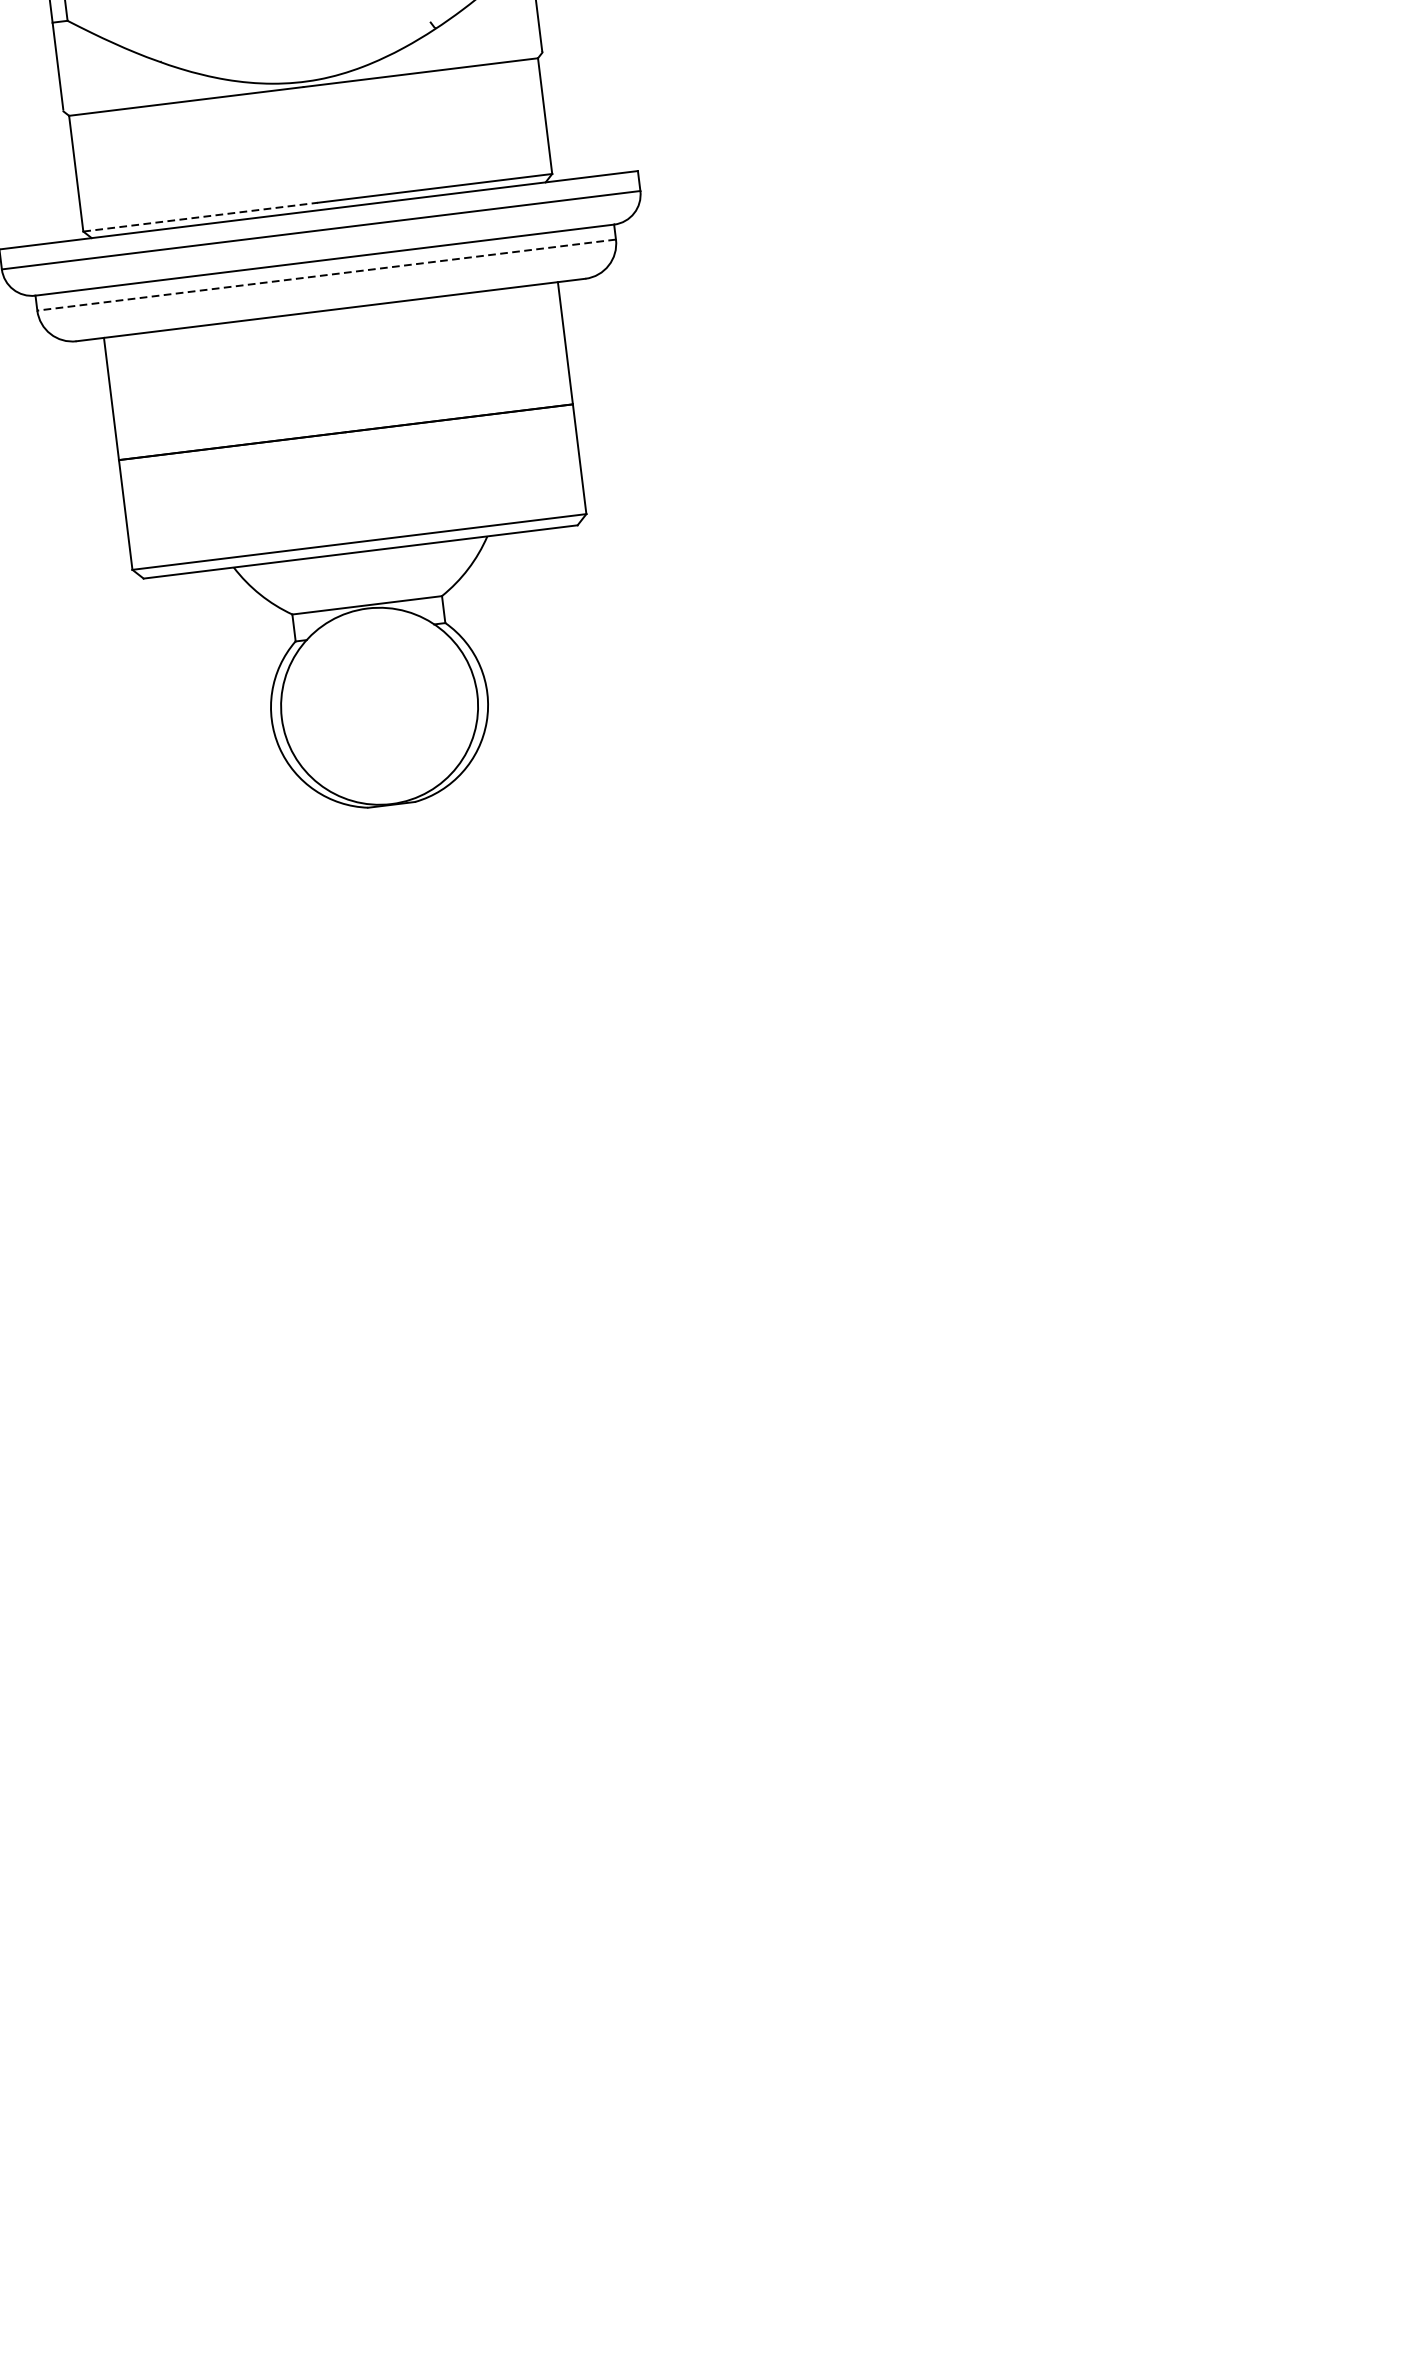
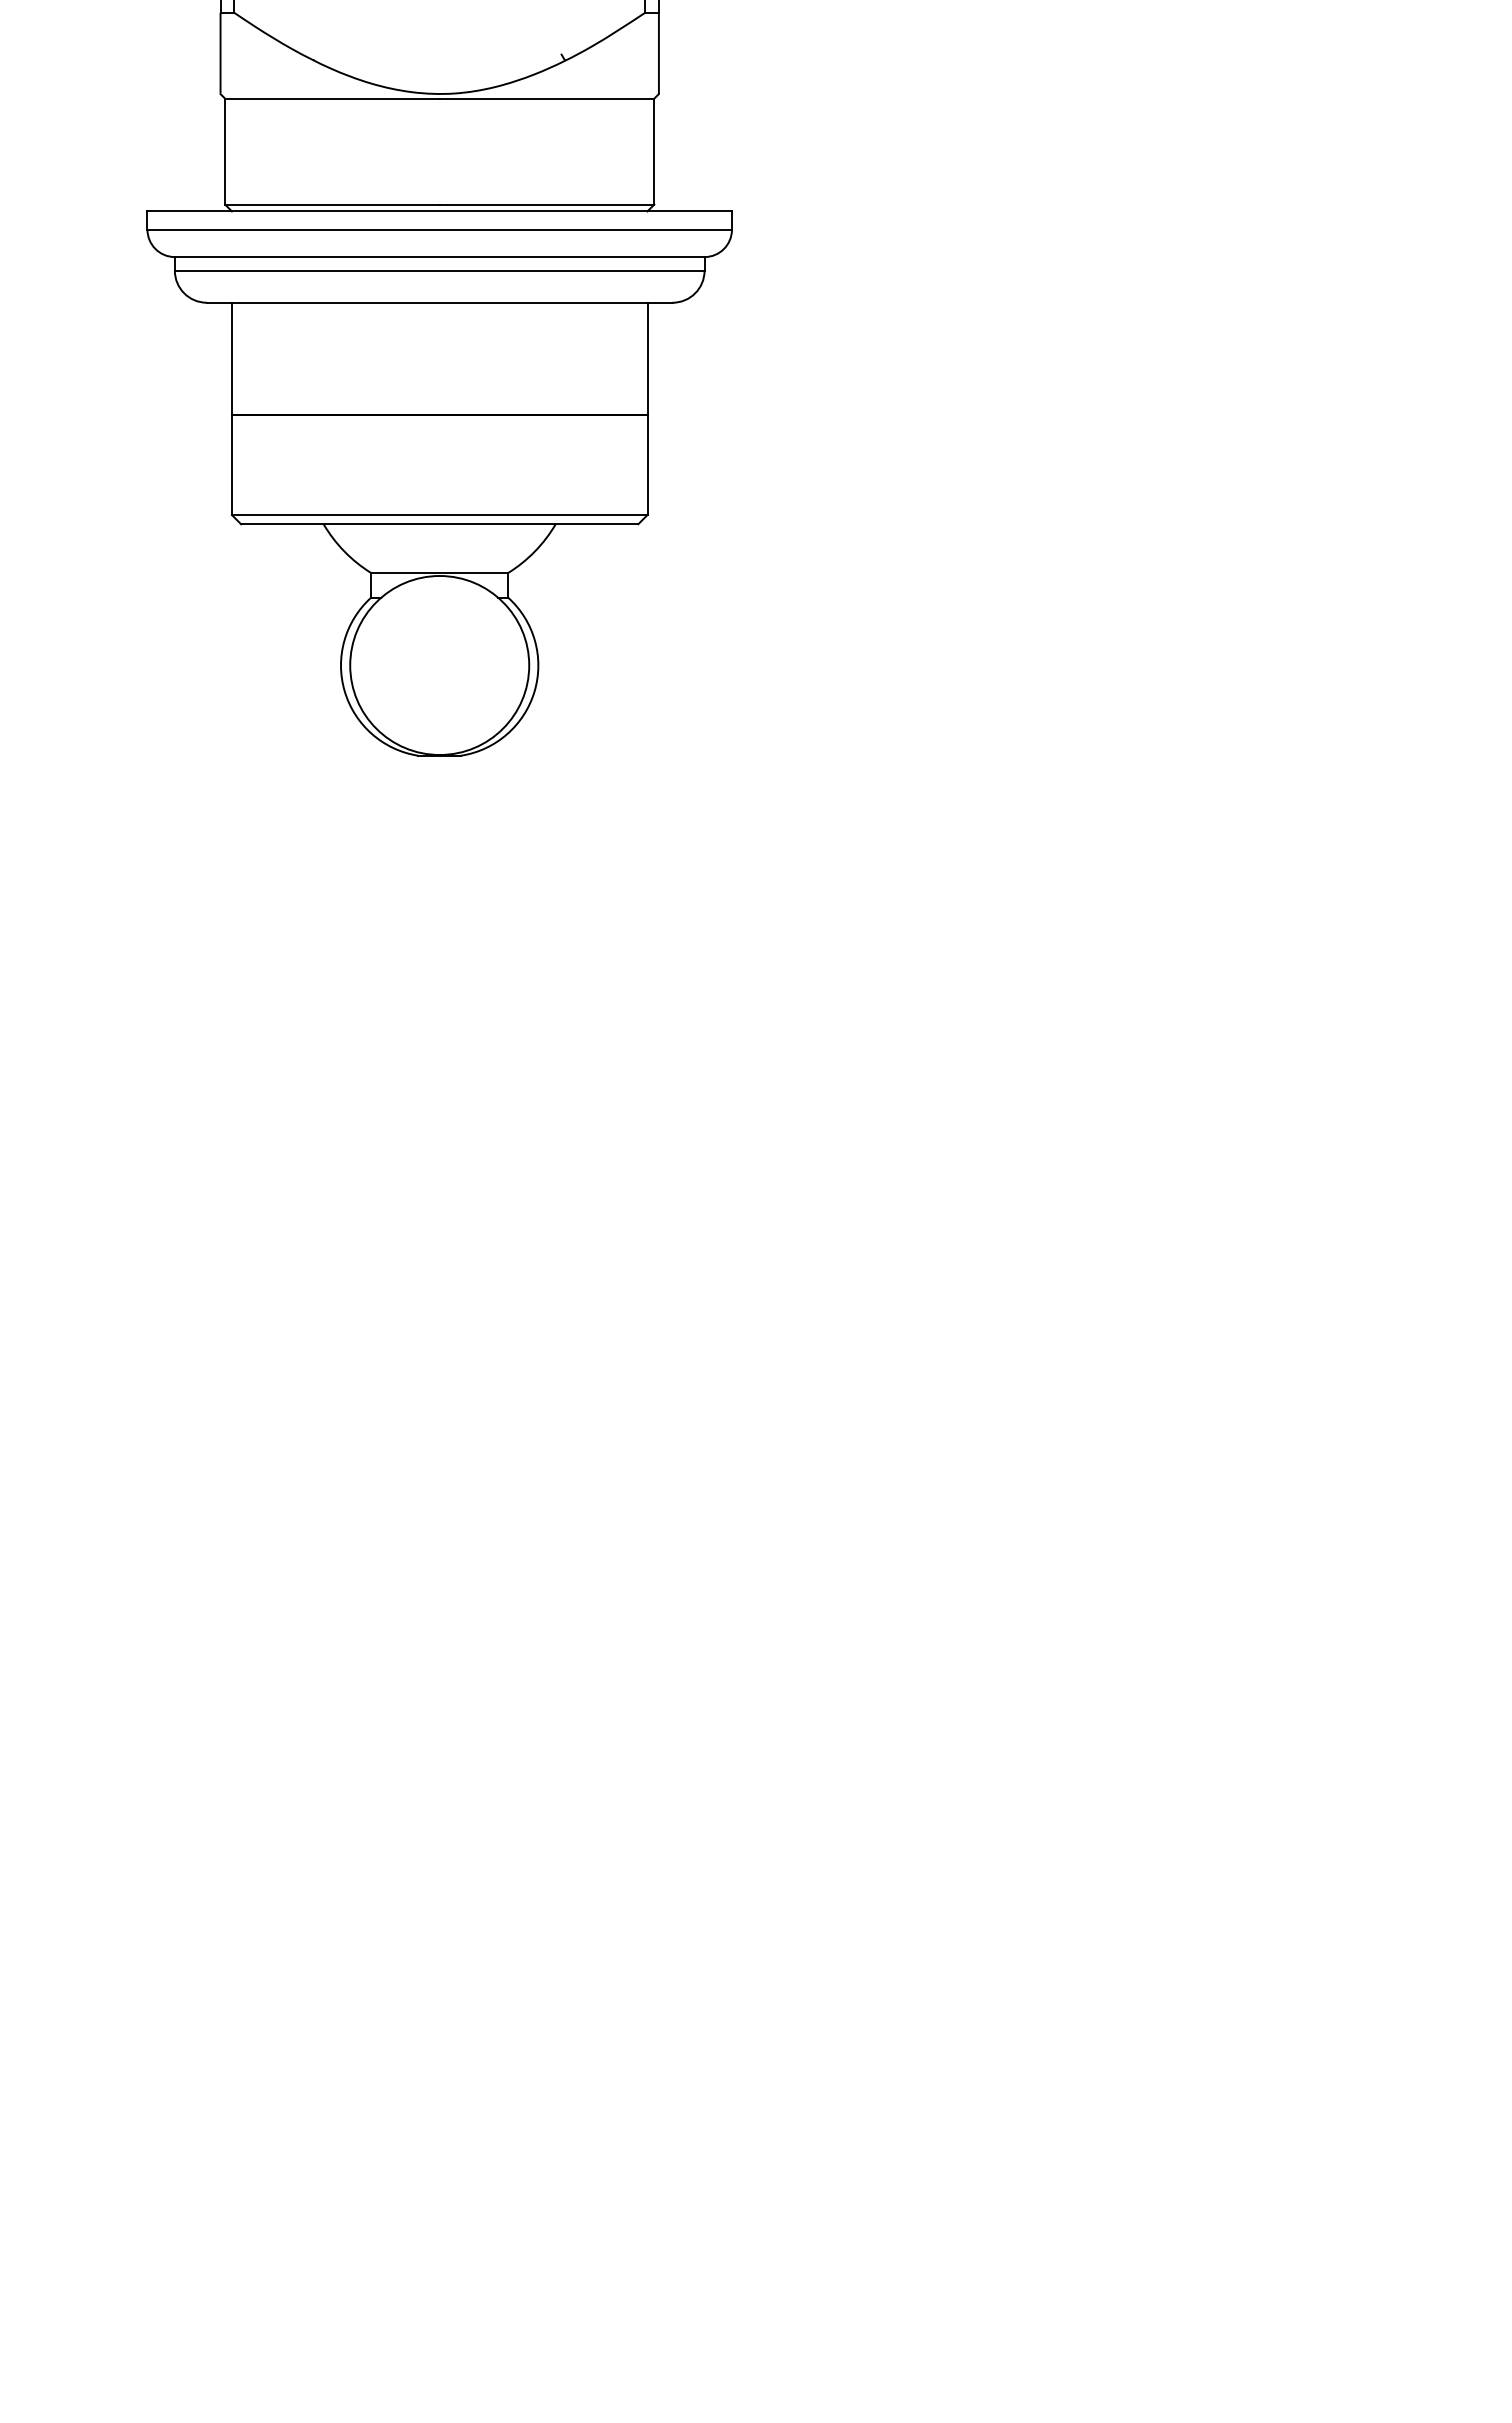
line: (200, 217) -> (332, 204), dashed -> solid
line: (326, 274) -> (439, 270), dashed -> solid

